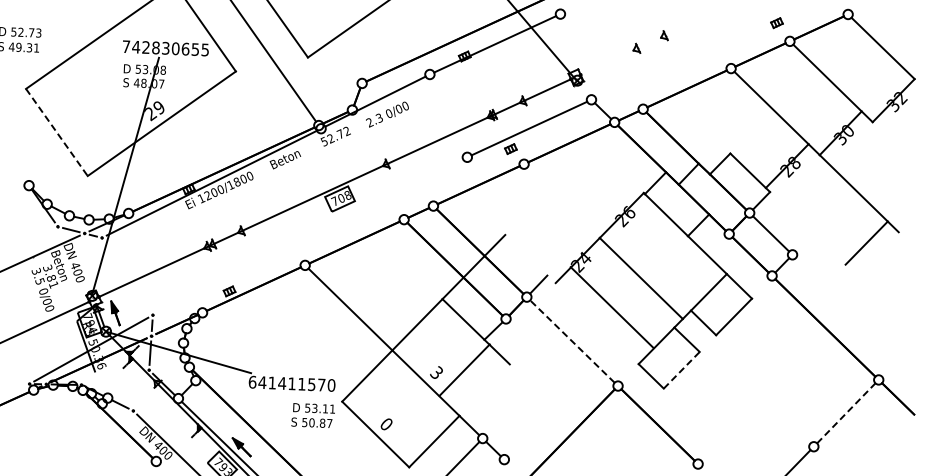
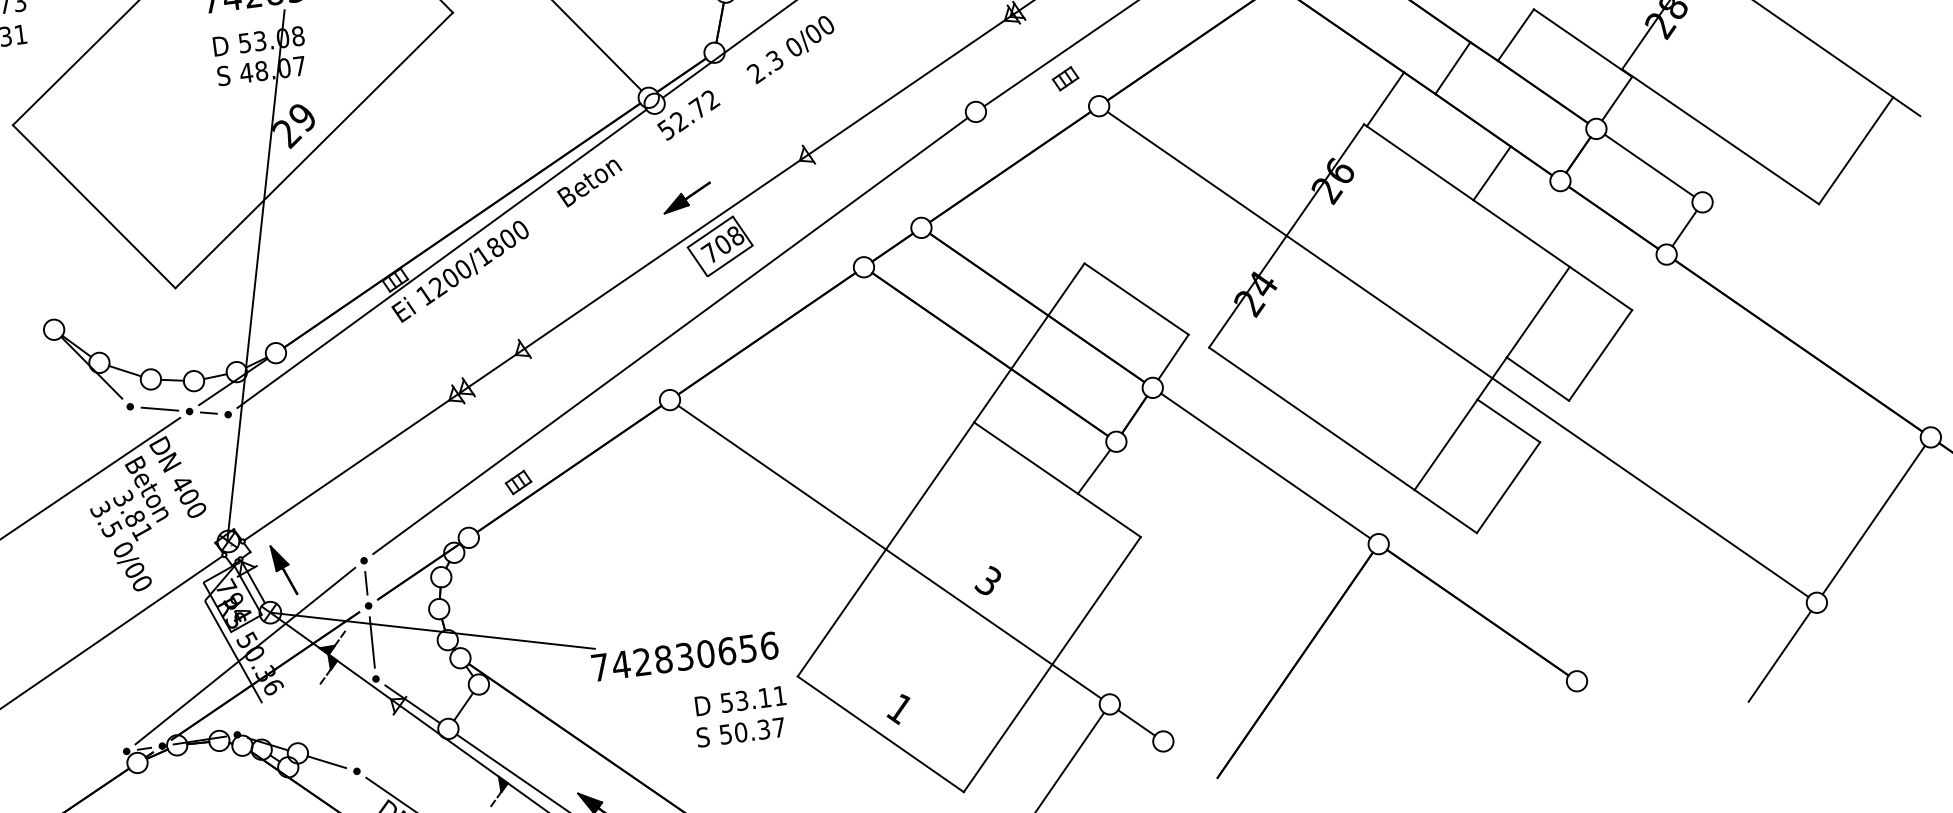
line: (57, 132) -> (95, 206), dashed -> solid
part: (328, 173) -> (686, 196), added
line: (563, 202) -> (1196, 173), added
line: (805, 225) -> (1719, 135), added
line: (310, 235) -> (670, 334), added
line: (526, 254) -> (1136, 297), added
line: (611, 307) -> (1310, 418), moved
line: (572, 341) -> (1265, 465), dashed -> solid
line: (464, 369) -> (1095, 599), moved
line: (681, 370) -> (1508, 488), dashed -> solid
line: (746, 381) -> (1650, 488), added
text: (291, 383) -> (683, 656), 641411570 -> 742830656
line: (846, 413) -> (1874, 520), dashed -> solid
text: (322, 422) -> (763, 727), 50.87 -> 50.37
text: (386, 424) -> (900, 709), 0 -> 1

